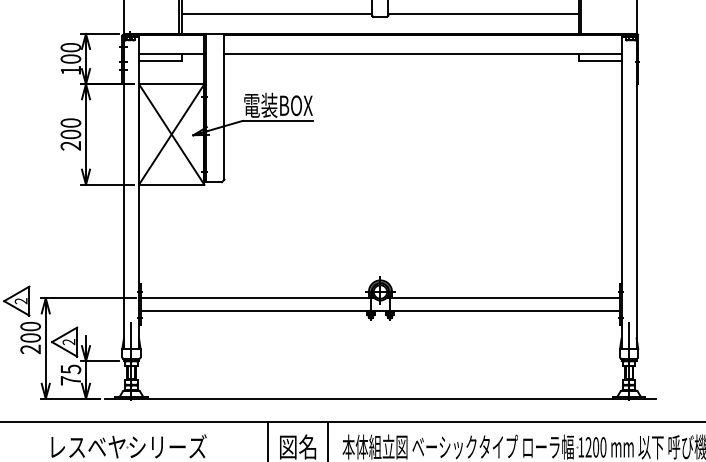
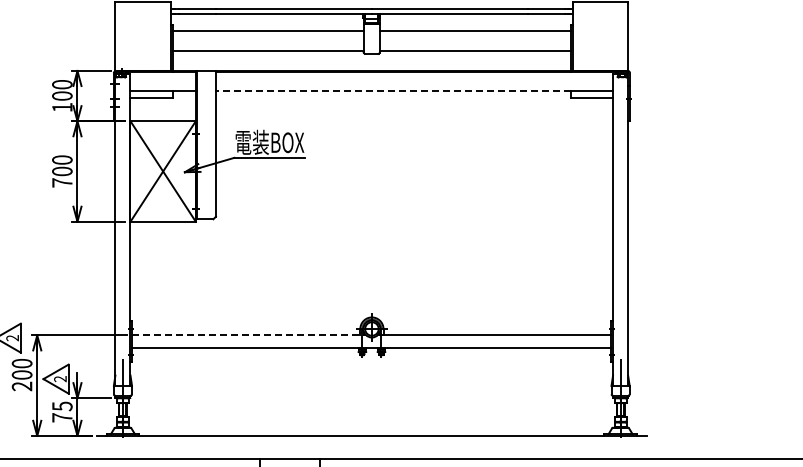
line: (401, 54) -> (392, 91), solid -> dashed
text: (71, 145) -> (62, 182), 200 -> 700
line: (258, 298) -> (249, 335), solid -> dashed

